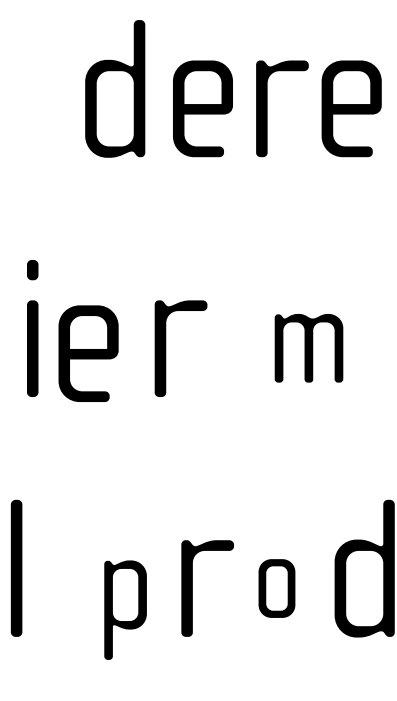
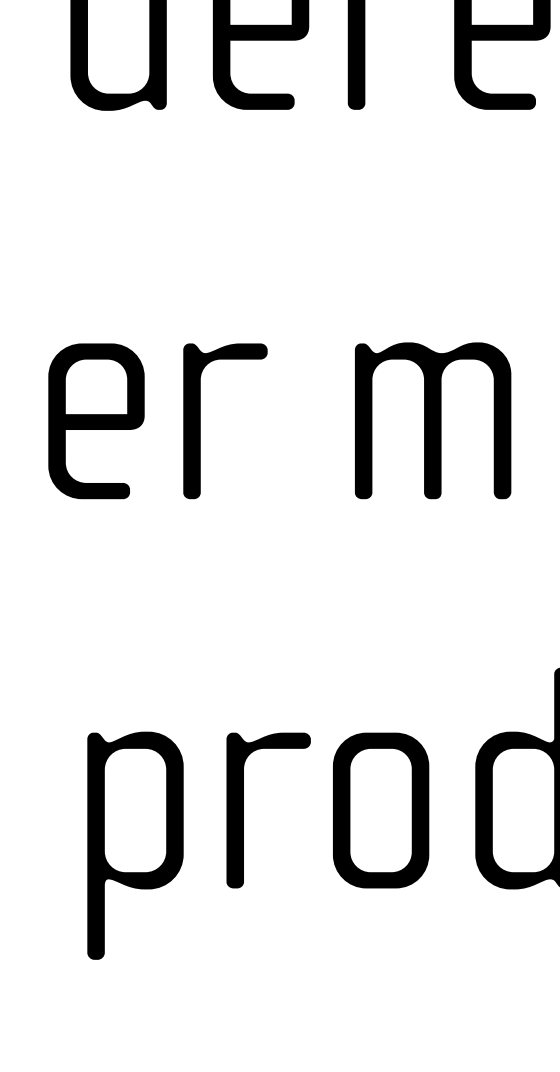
part: (308, 347) -> (432, 419), size x1.43
part: (88, 353) -> (96, 420), moved
part: (276, 588) -> (380, 810), size x1.67
part: (125, 609) -> (135, 844), size x1.43

